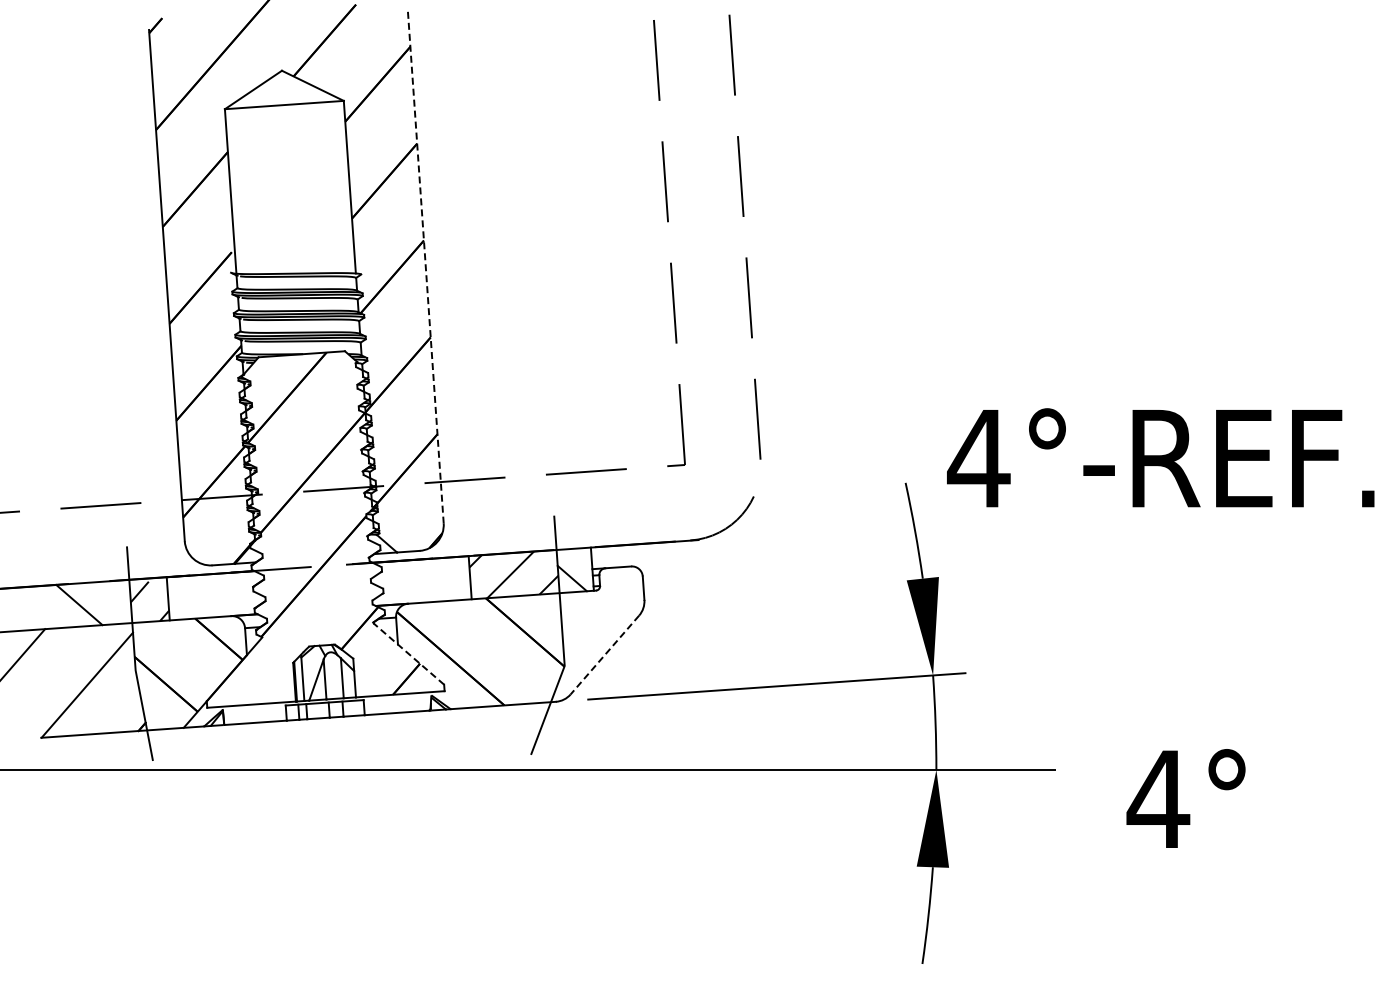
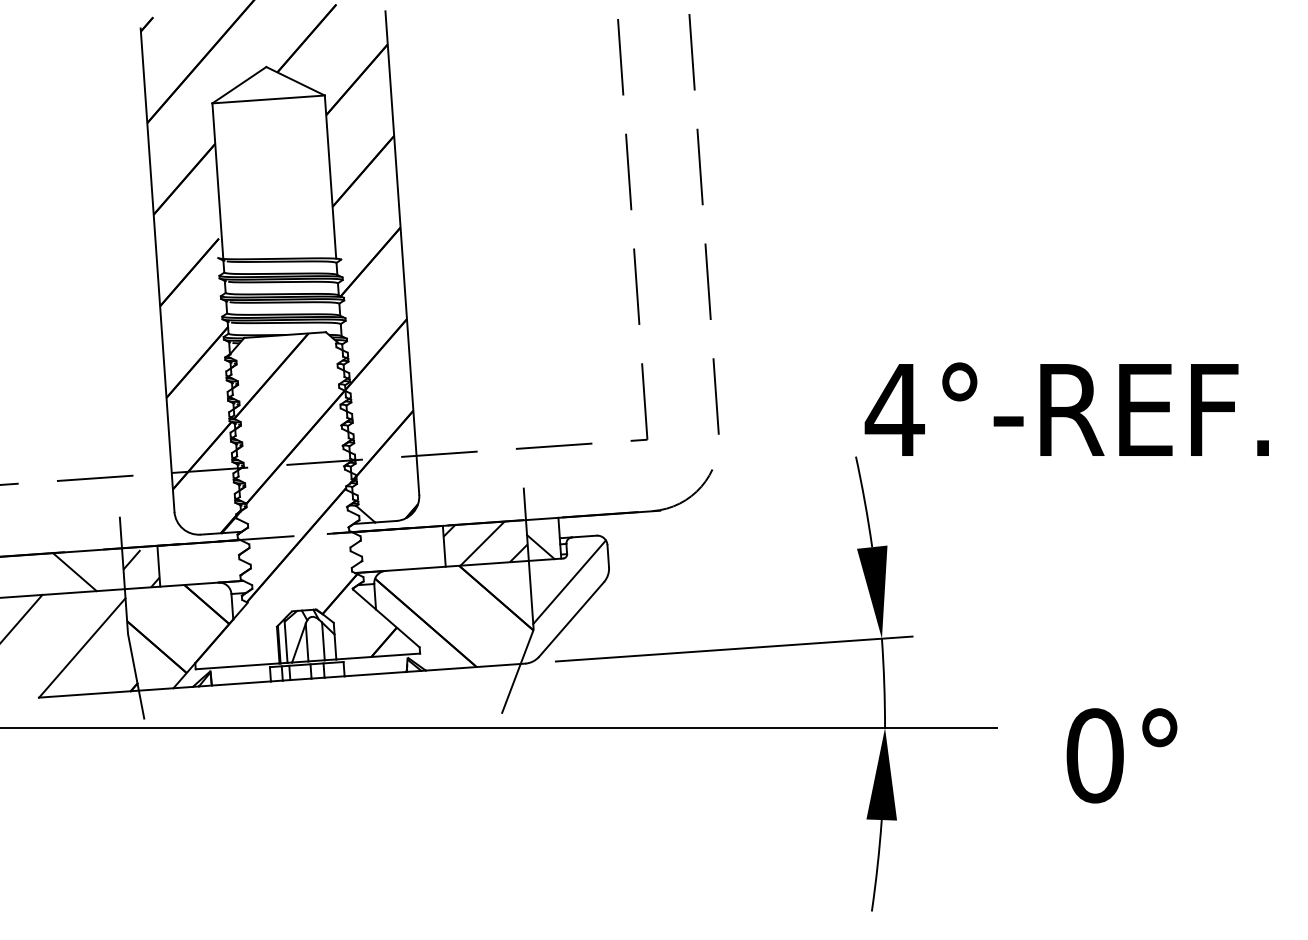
line: (425, 268) -> (402, 253), dashed -> solid
text: (1160, 457) -> (1066, 409), moved
line: (602, 615) -> (569, 582), added
line: (409, 654) -> (386, 618), dashed -> solid
line: (604, 655) -> (571, 619), dashed -> solid
text: (1158, 799) -> (1095, 755), 4° -> 0°

